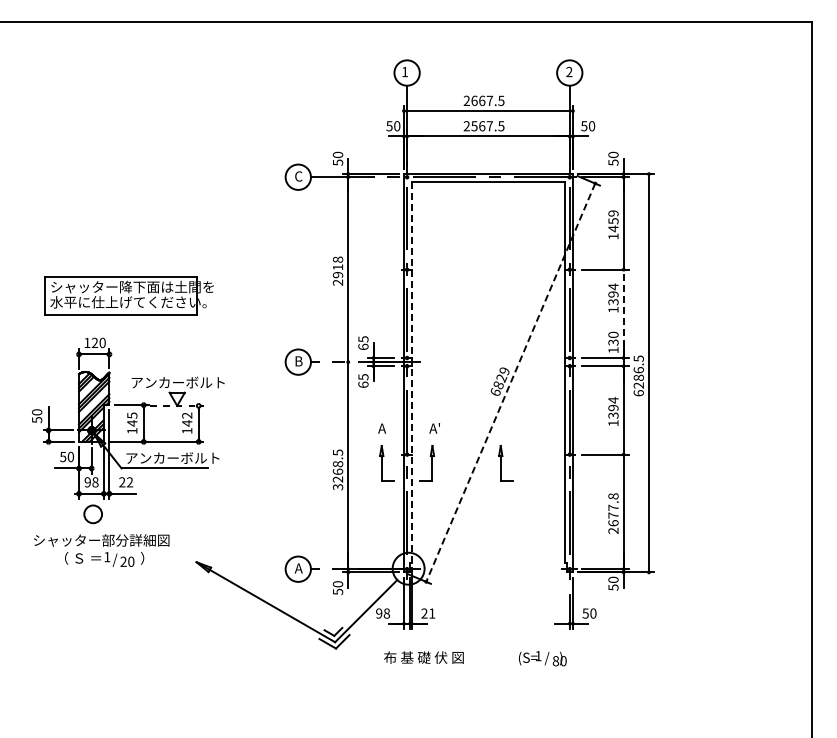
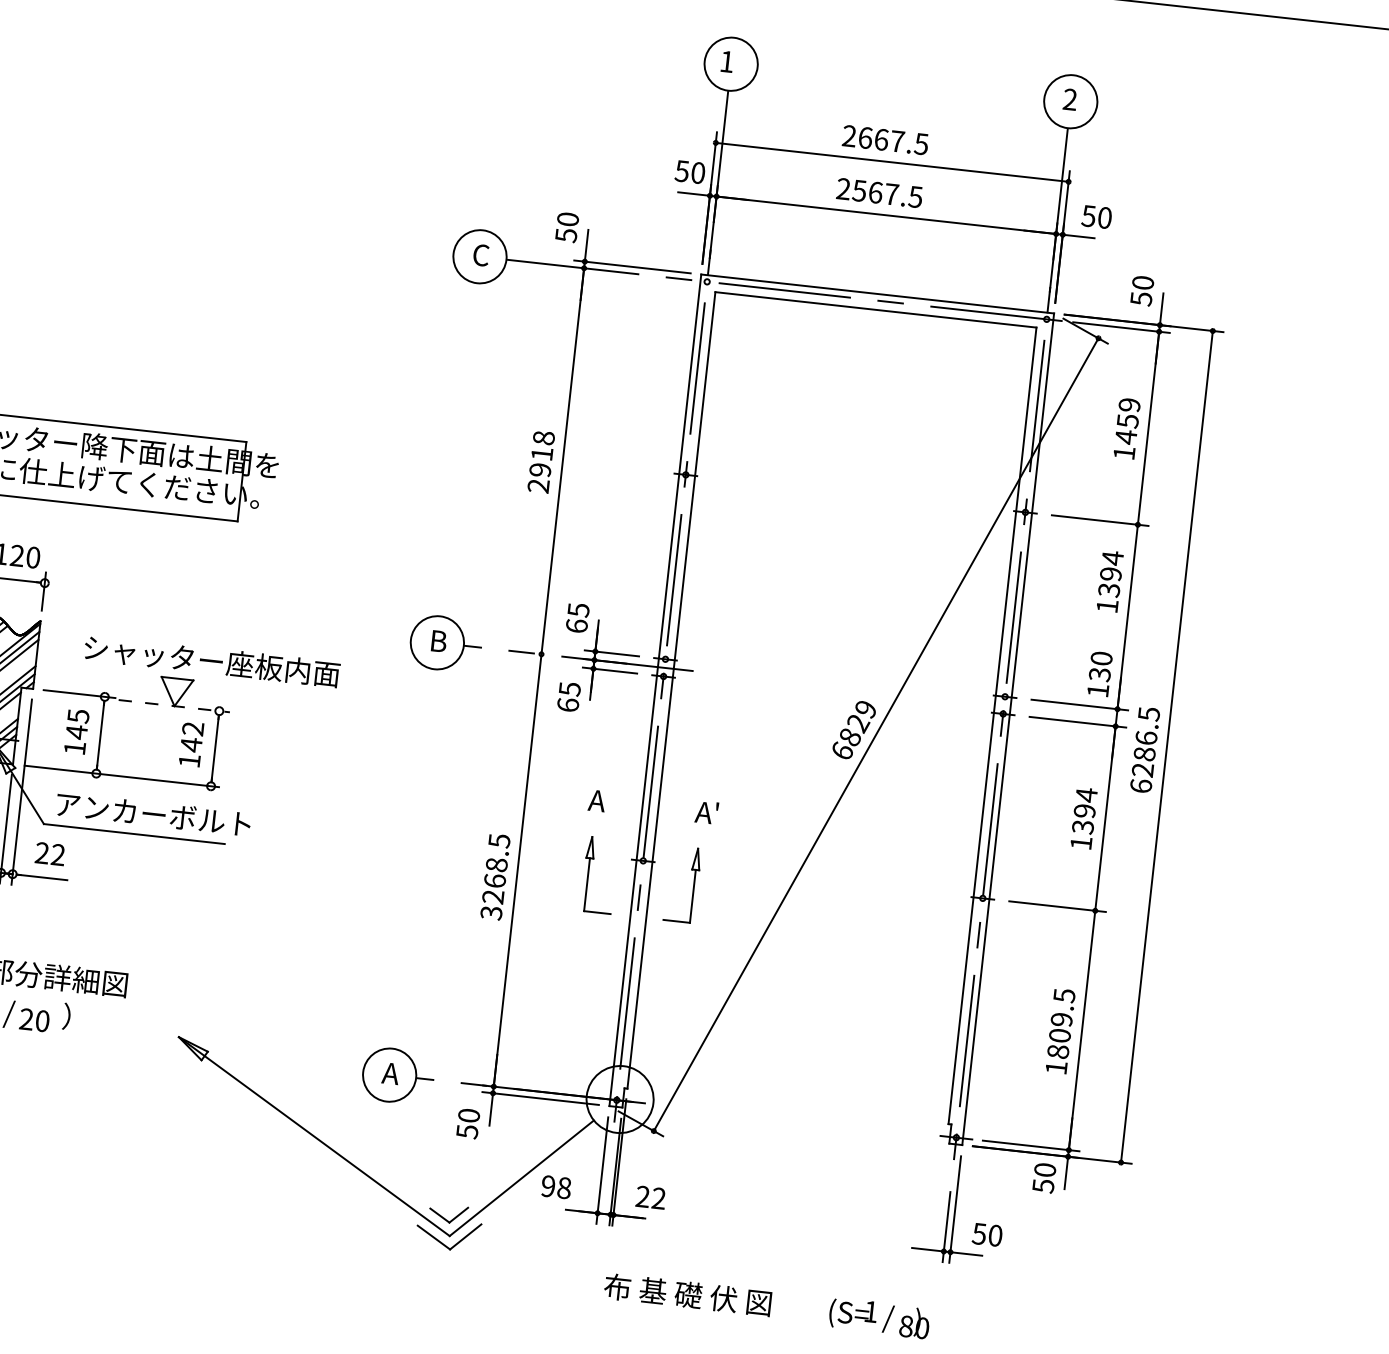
line: (623, 313) -> (1127, 616), dashed -> solid
line: (411, 372) -> (671, 690), dashed -> solid
text: (192, 382) -> (211, 660), アンカーボルト -> シャッター座板内面
line: (510, 383) -> (875, 736), dashed -> solid
part: (505, 463) -> (846, 902), removed
text: (613, 513) -> (1060, 1031), 2677.8 -> 1809.5
text: (432, 613) -> (659, 1198), 21 -> 22
text: (423, 657) -> (687, 1294), moved

